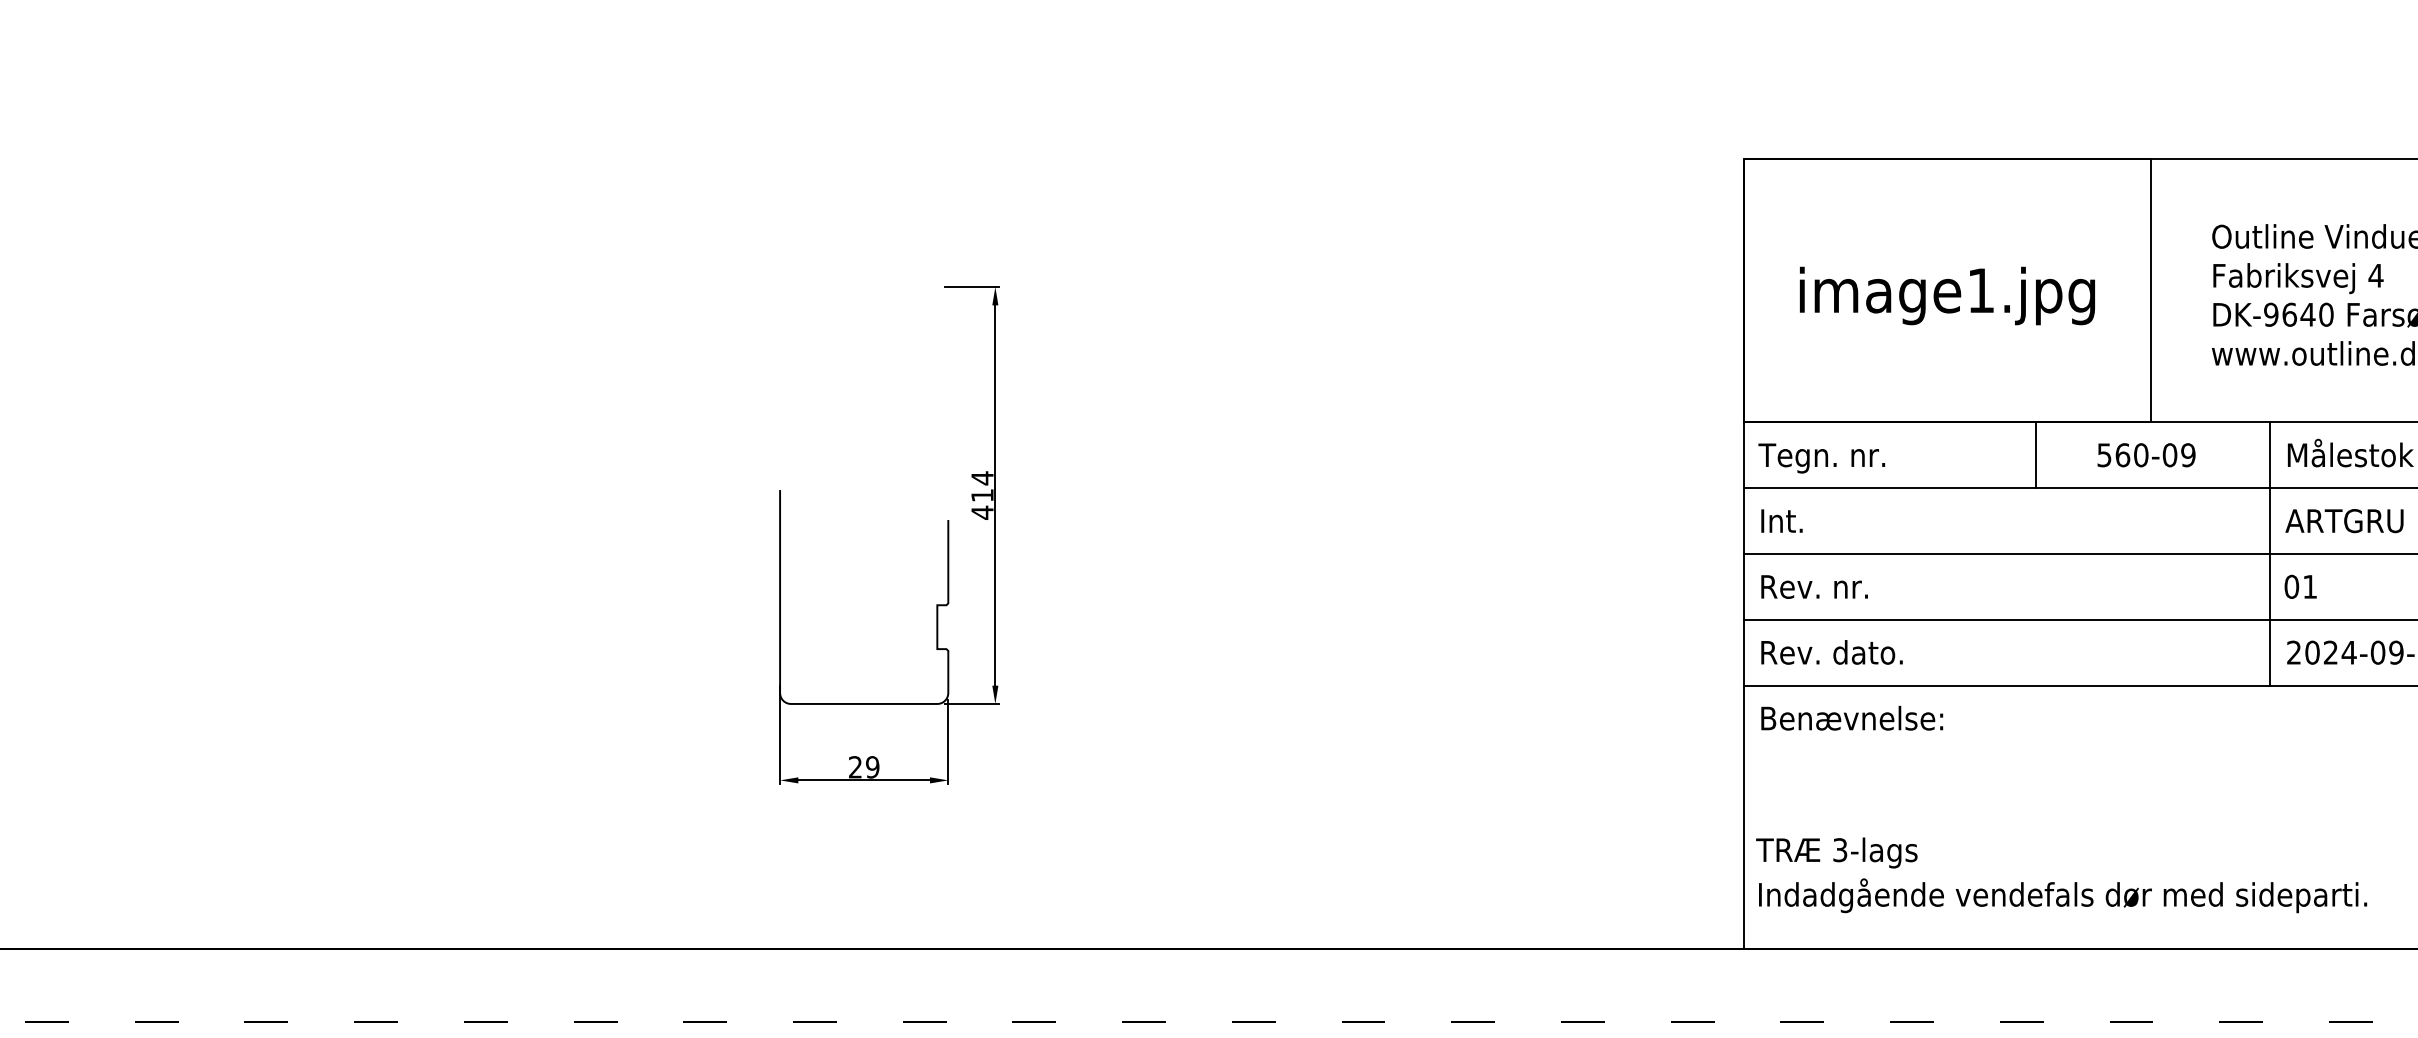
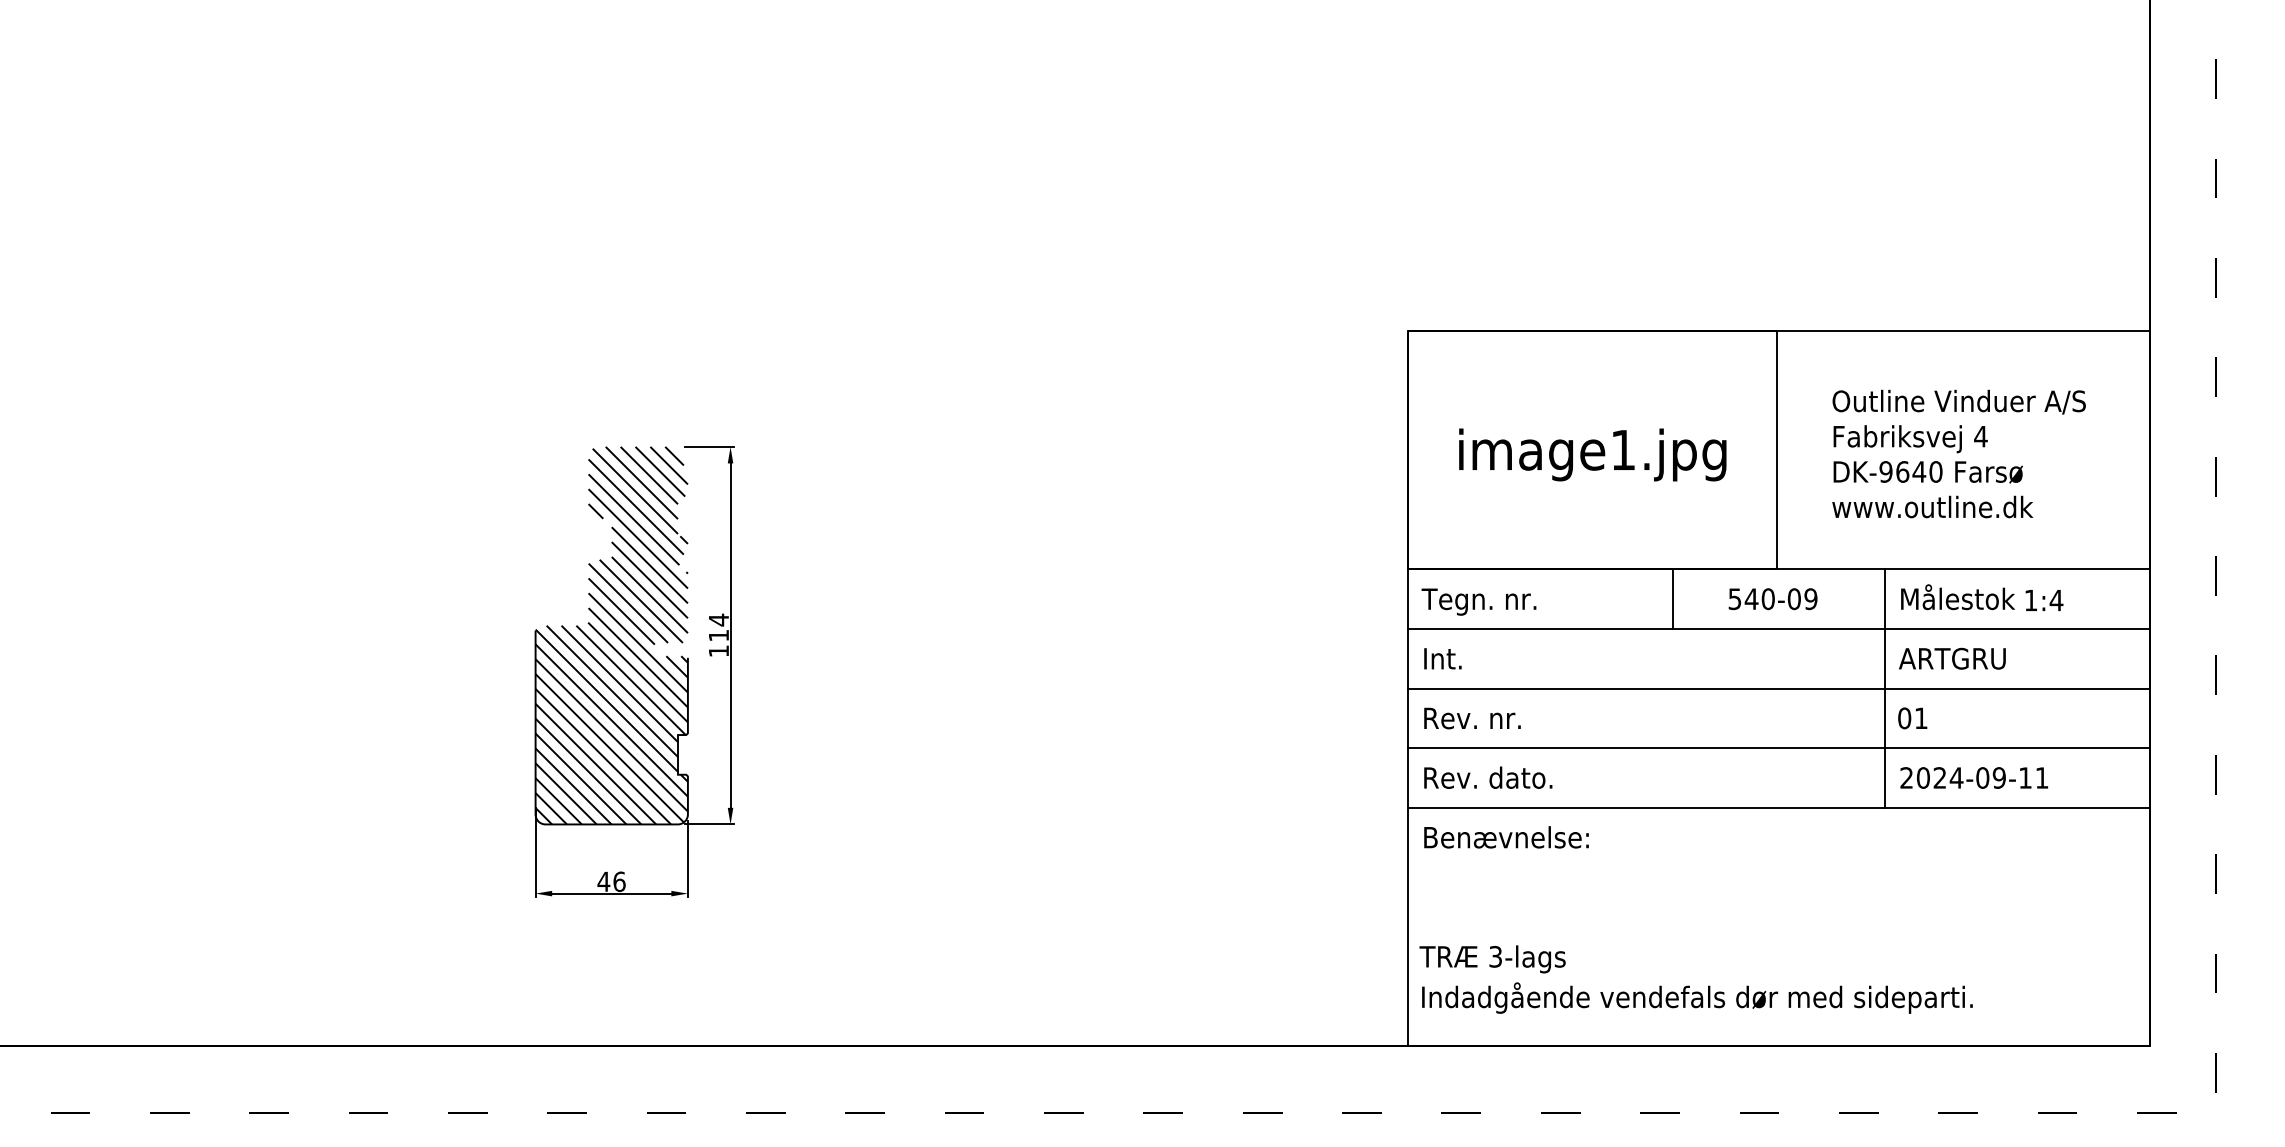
text: (2122, 455) -> (1751, 599), 560-09 -> 540-09
hatch: (863, 495) -> (611, 635), added
text: (982, 511) -> (718, 650), 414 -> 114
text: (863, 766) -> (611, 881), 29 -> 46

